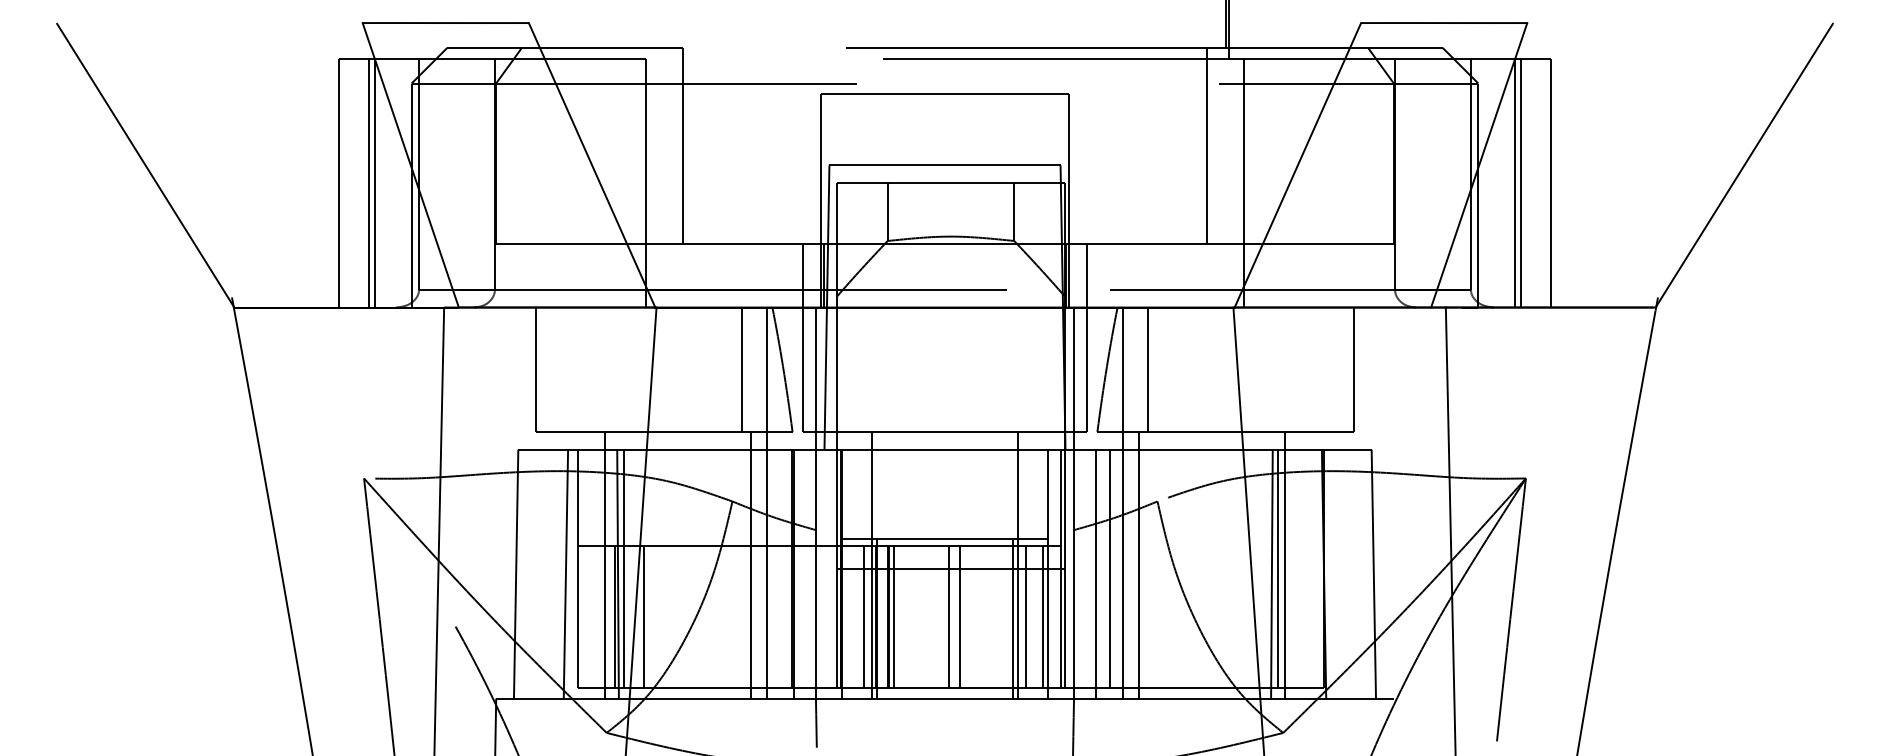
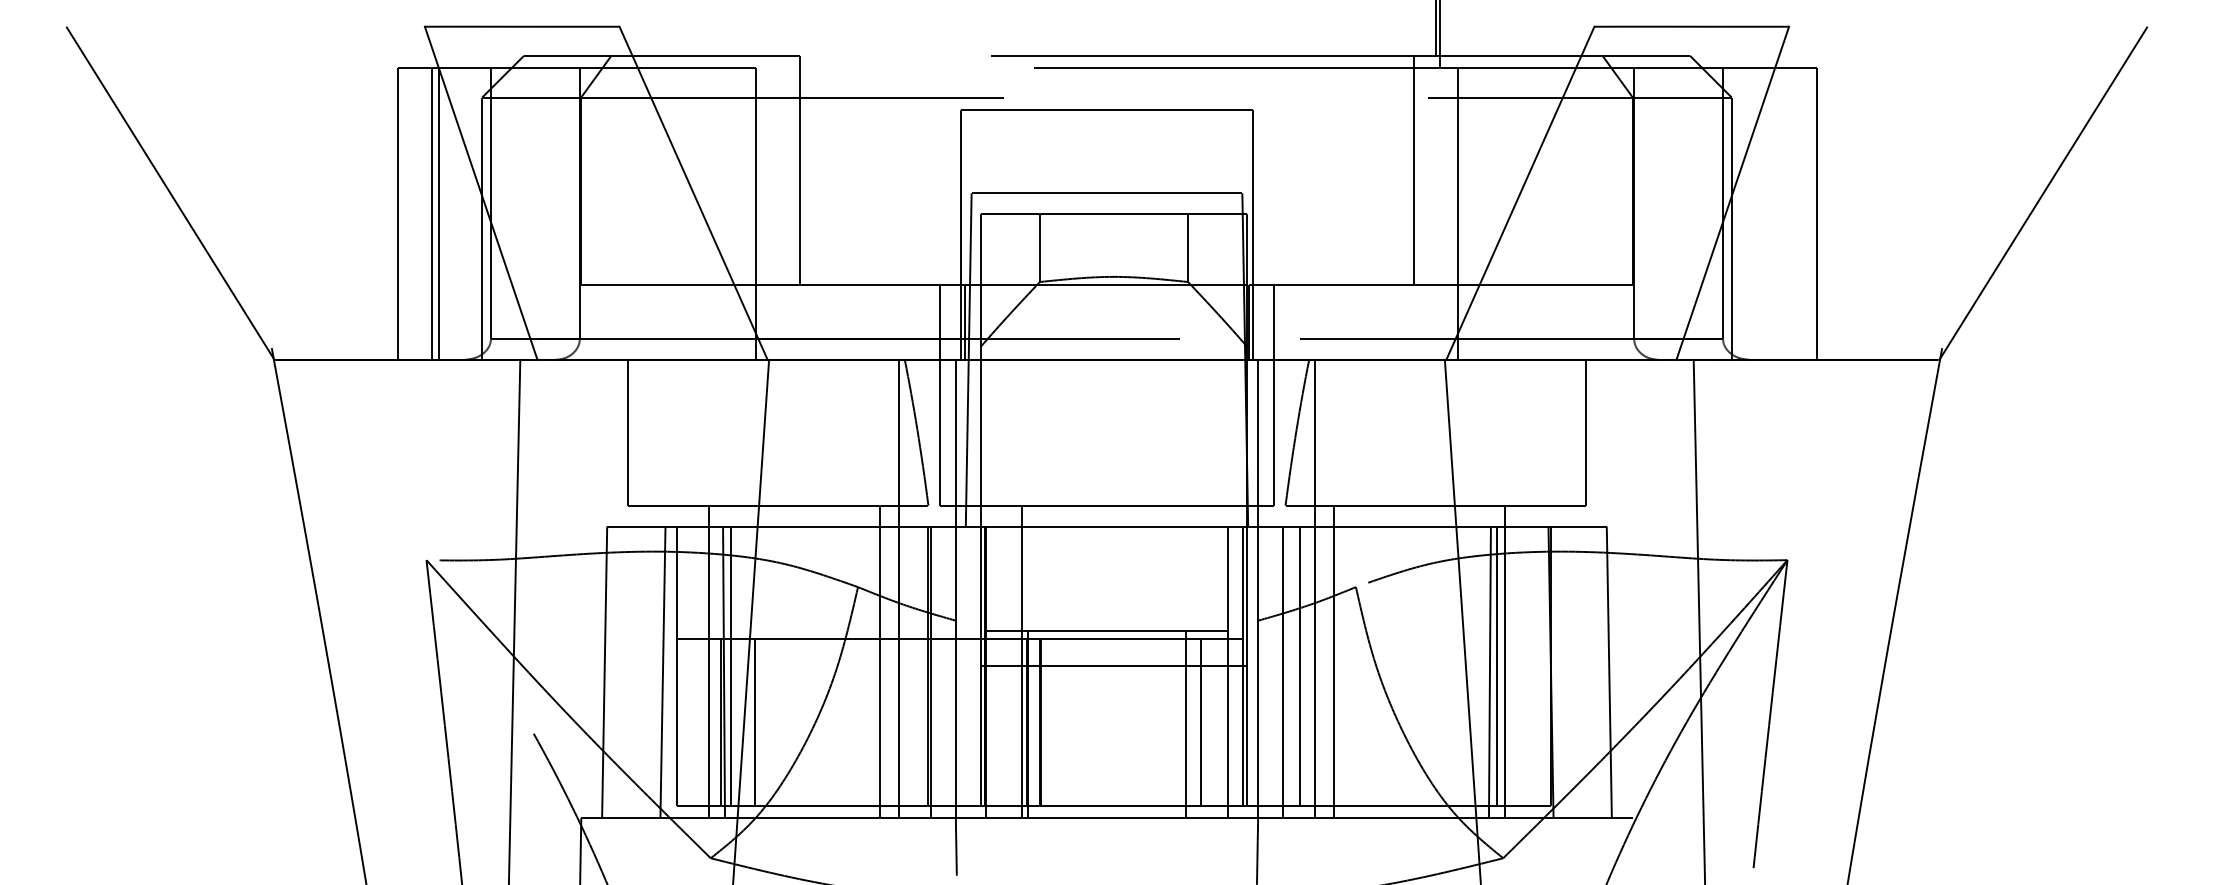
line: (1515, 182) -> (1775, 213), removed
line: (1520, 182) -> (1781, 213), removed
line: (741, 369) -> (868, 432), removed
line: (1148, 369) -> (1345, 432), removed
line: (1017, 564) -> (1192, 661), removed
line: (864, 616) -> (1012, 721), removed
line: (893, 616) -> (1046, 721), removed
line: (948, 616) -> (1111, 721), removed
line: (959, 616) -> (1124, 721), removed
line: (1043, 616) -> (1222, 721), removed

